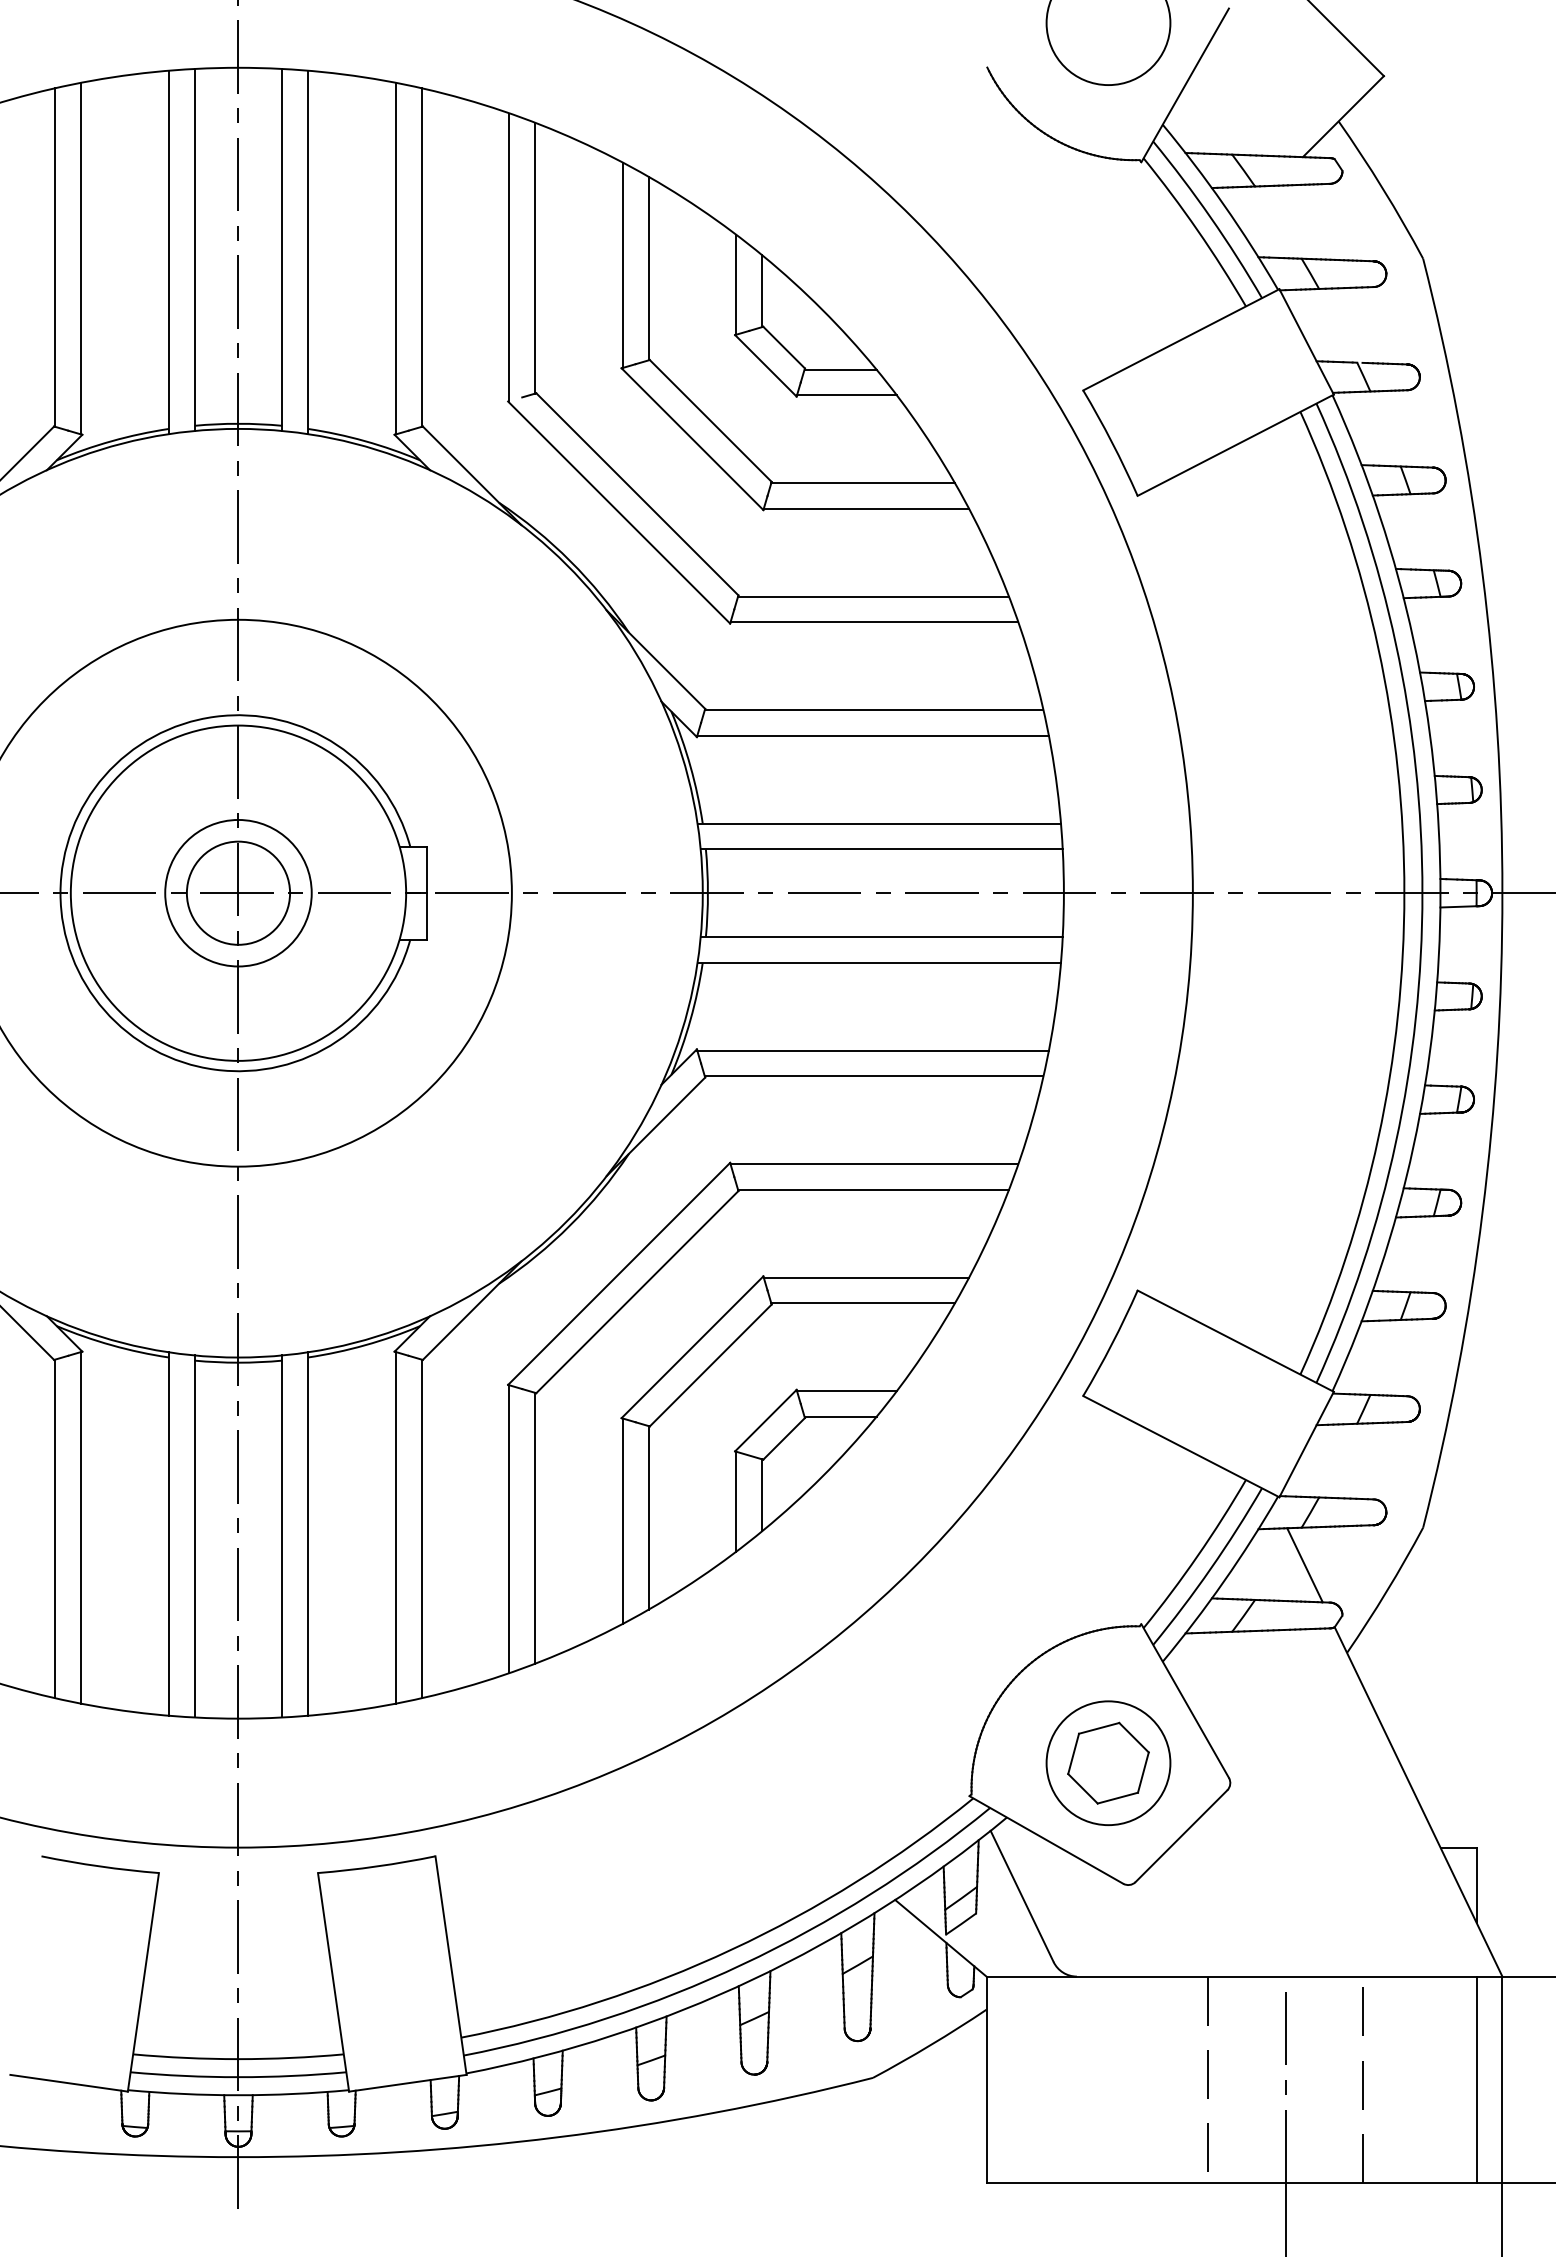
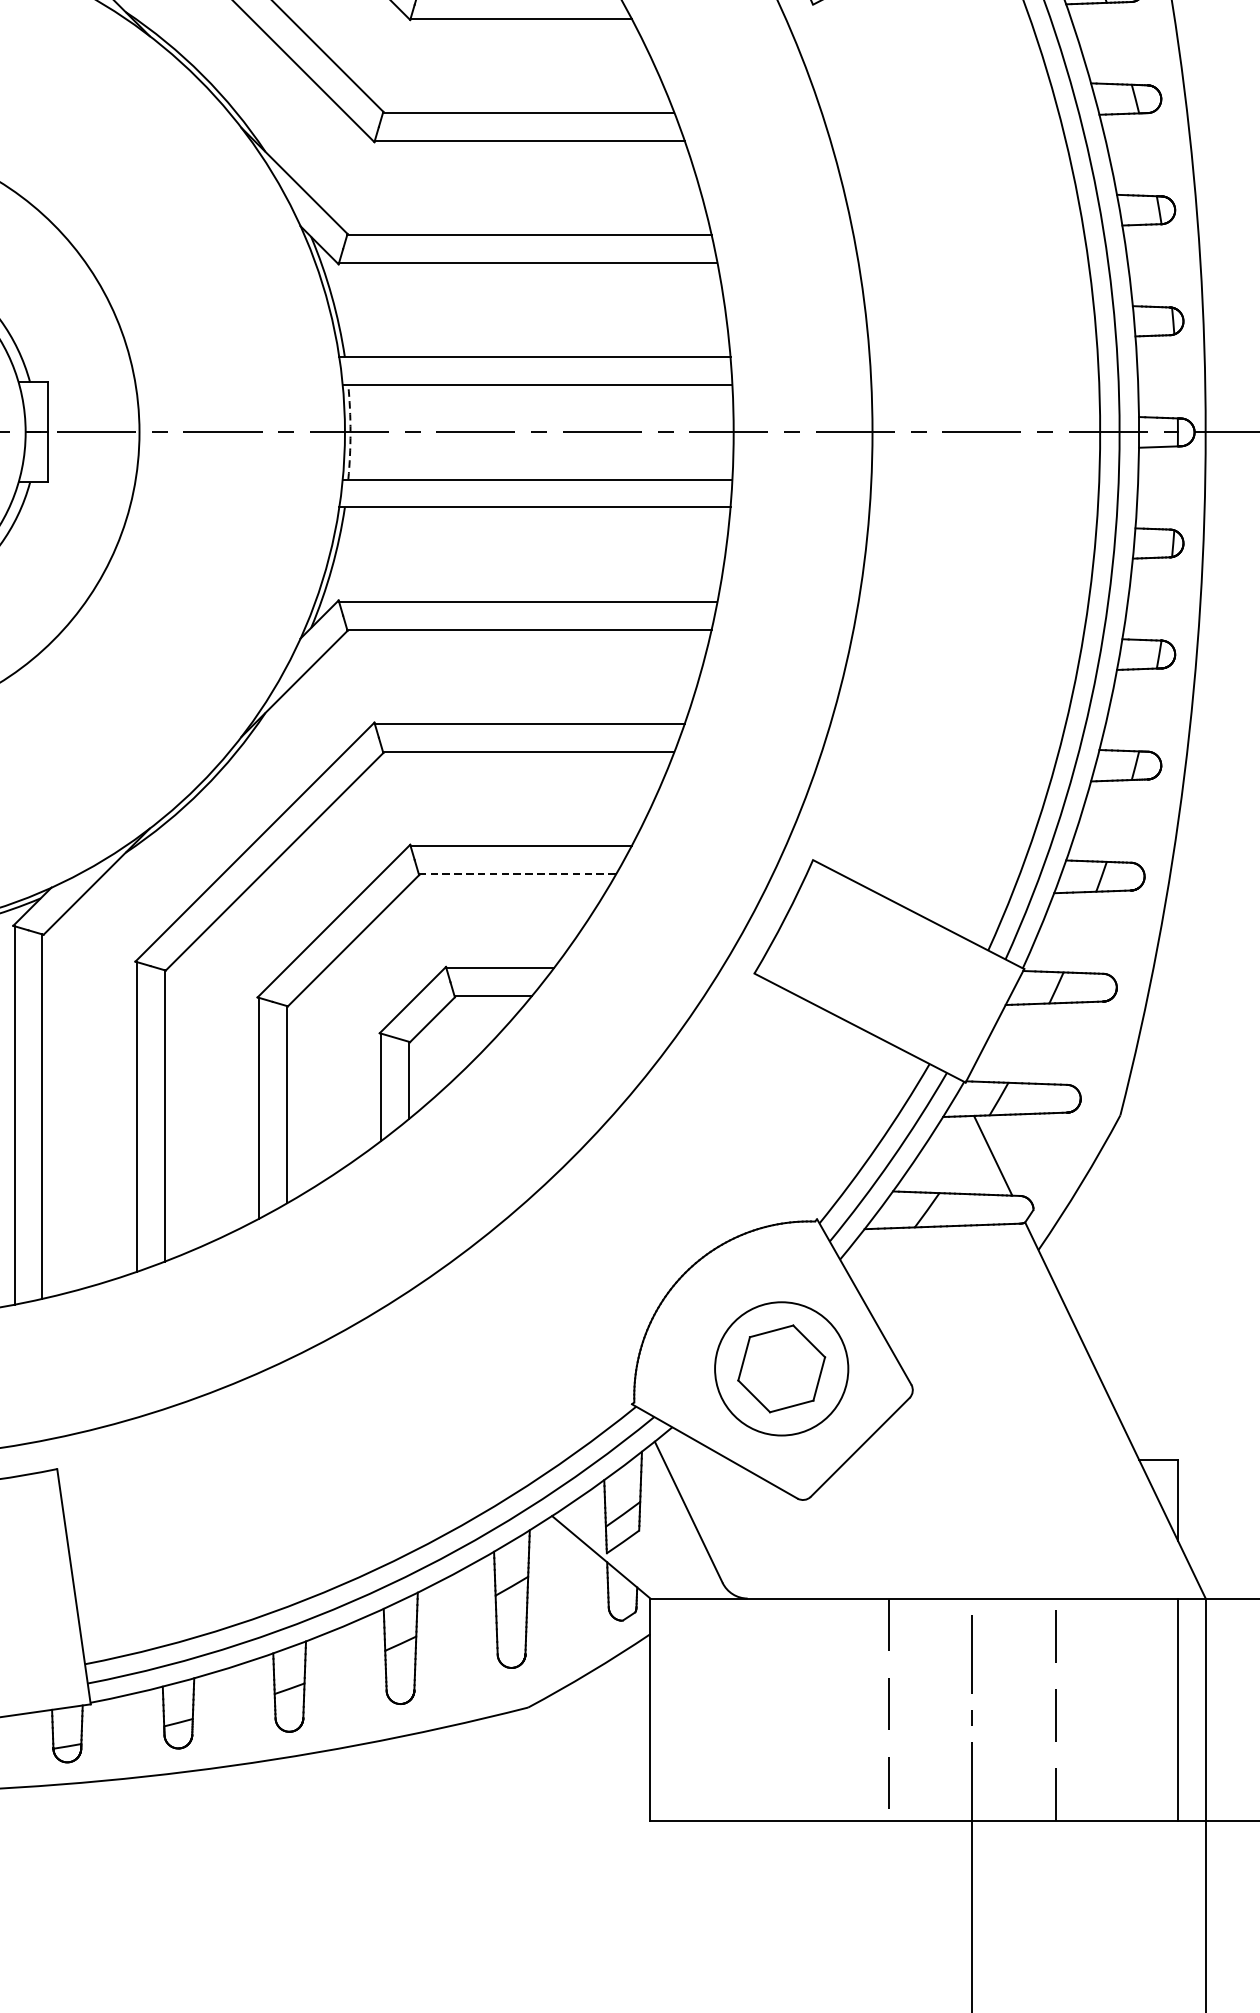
arc: (707, 893) -> (350, 432), solid -> dashed
line: (863, 1303) -> (517, 874), solid -> dashed

